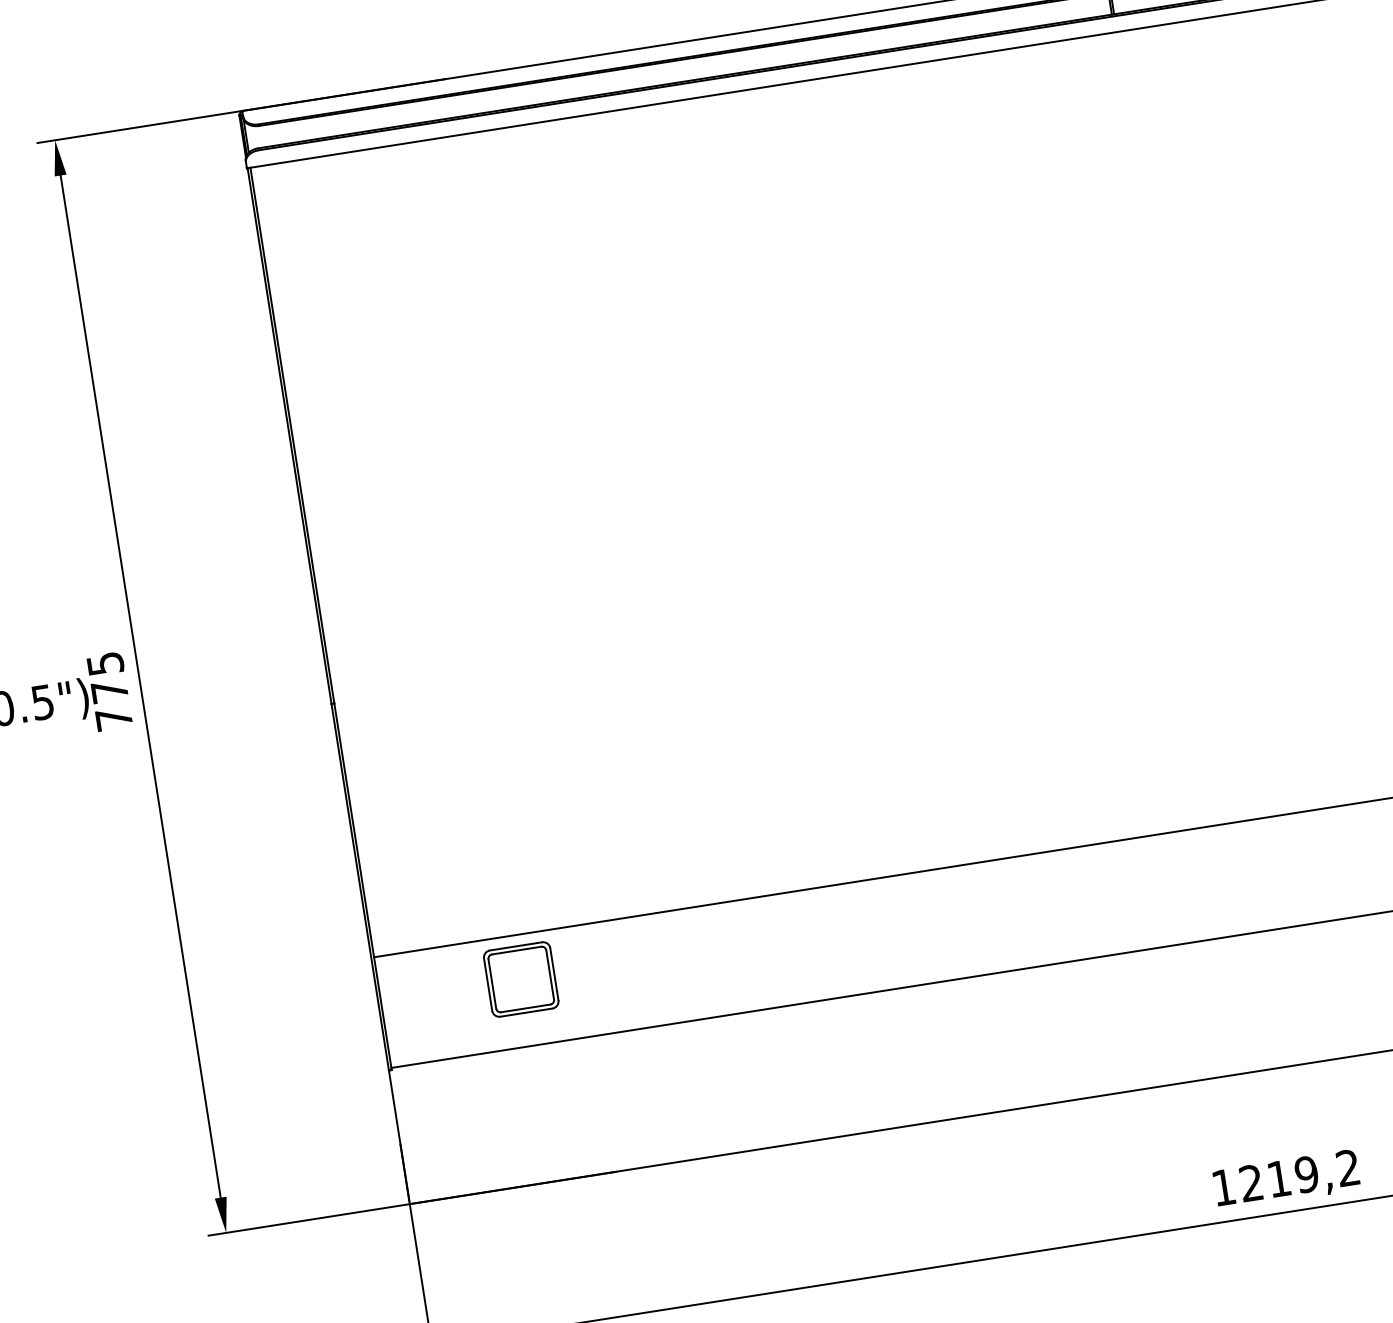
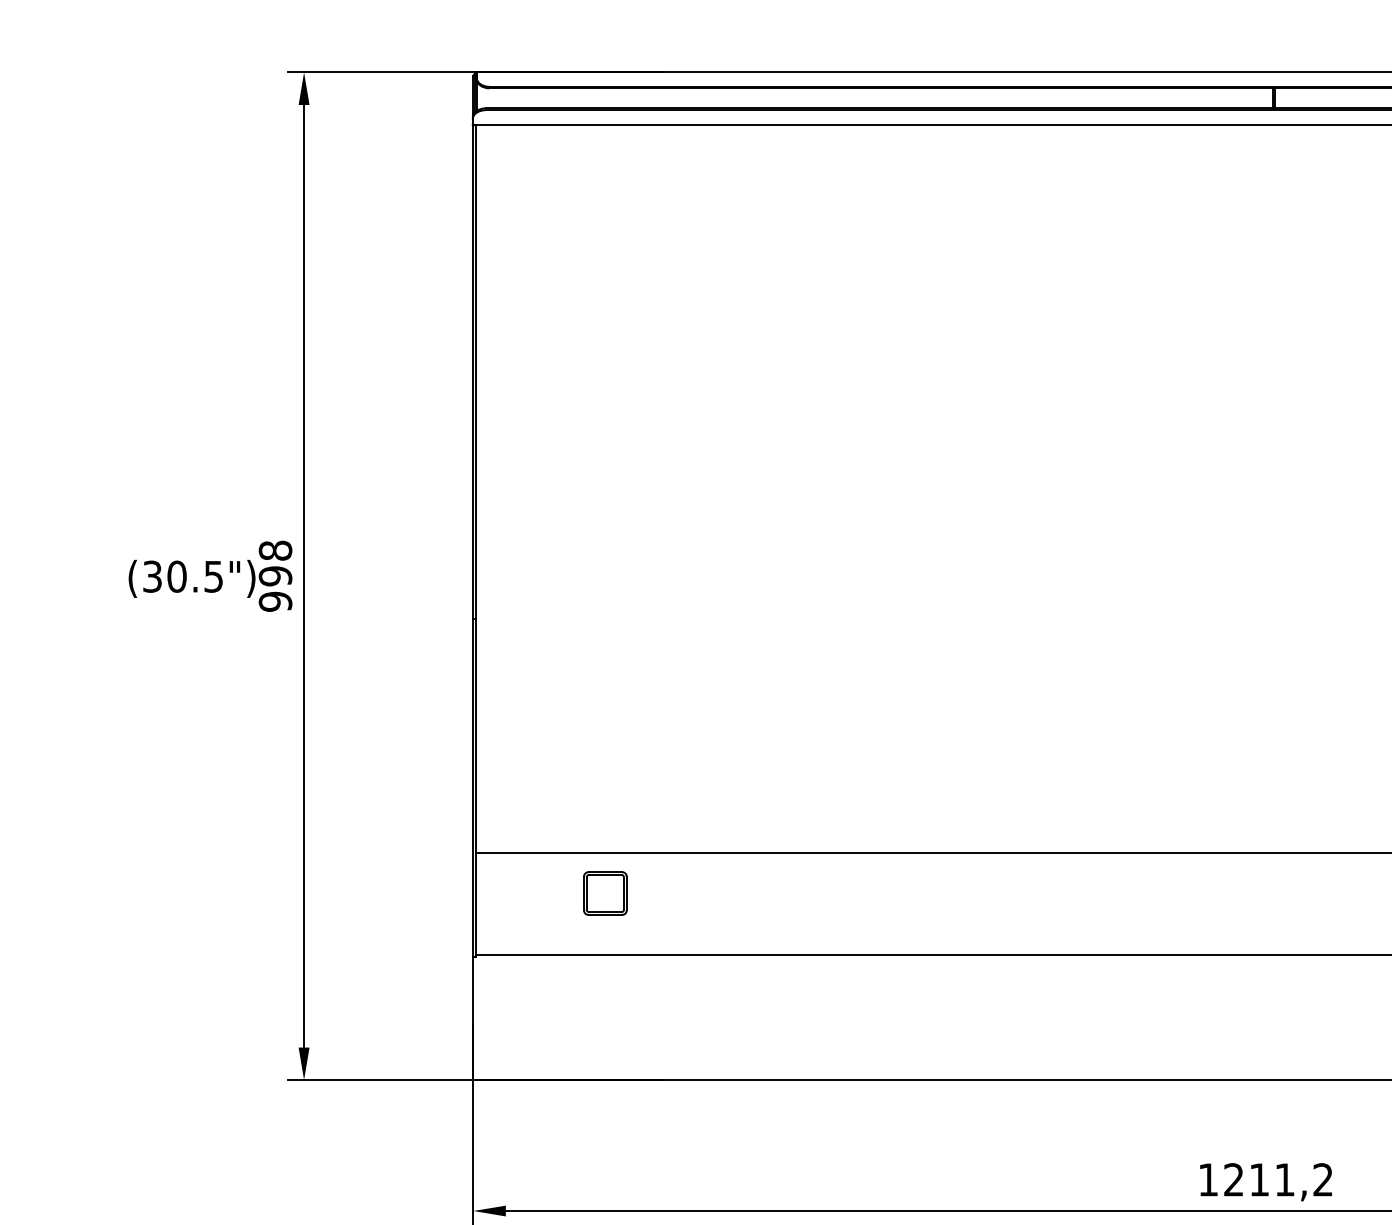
text: (109, 690) -> (275, 575), 775 -> 998
part: (521, 979) -> (605, 893), size x0.7
text: (1306, 1174) -> (1284, 1179), 1219,2 -> 1211,2

